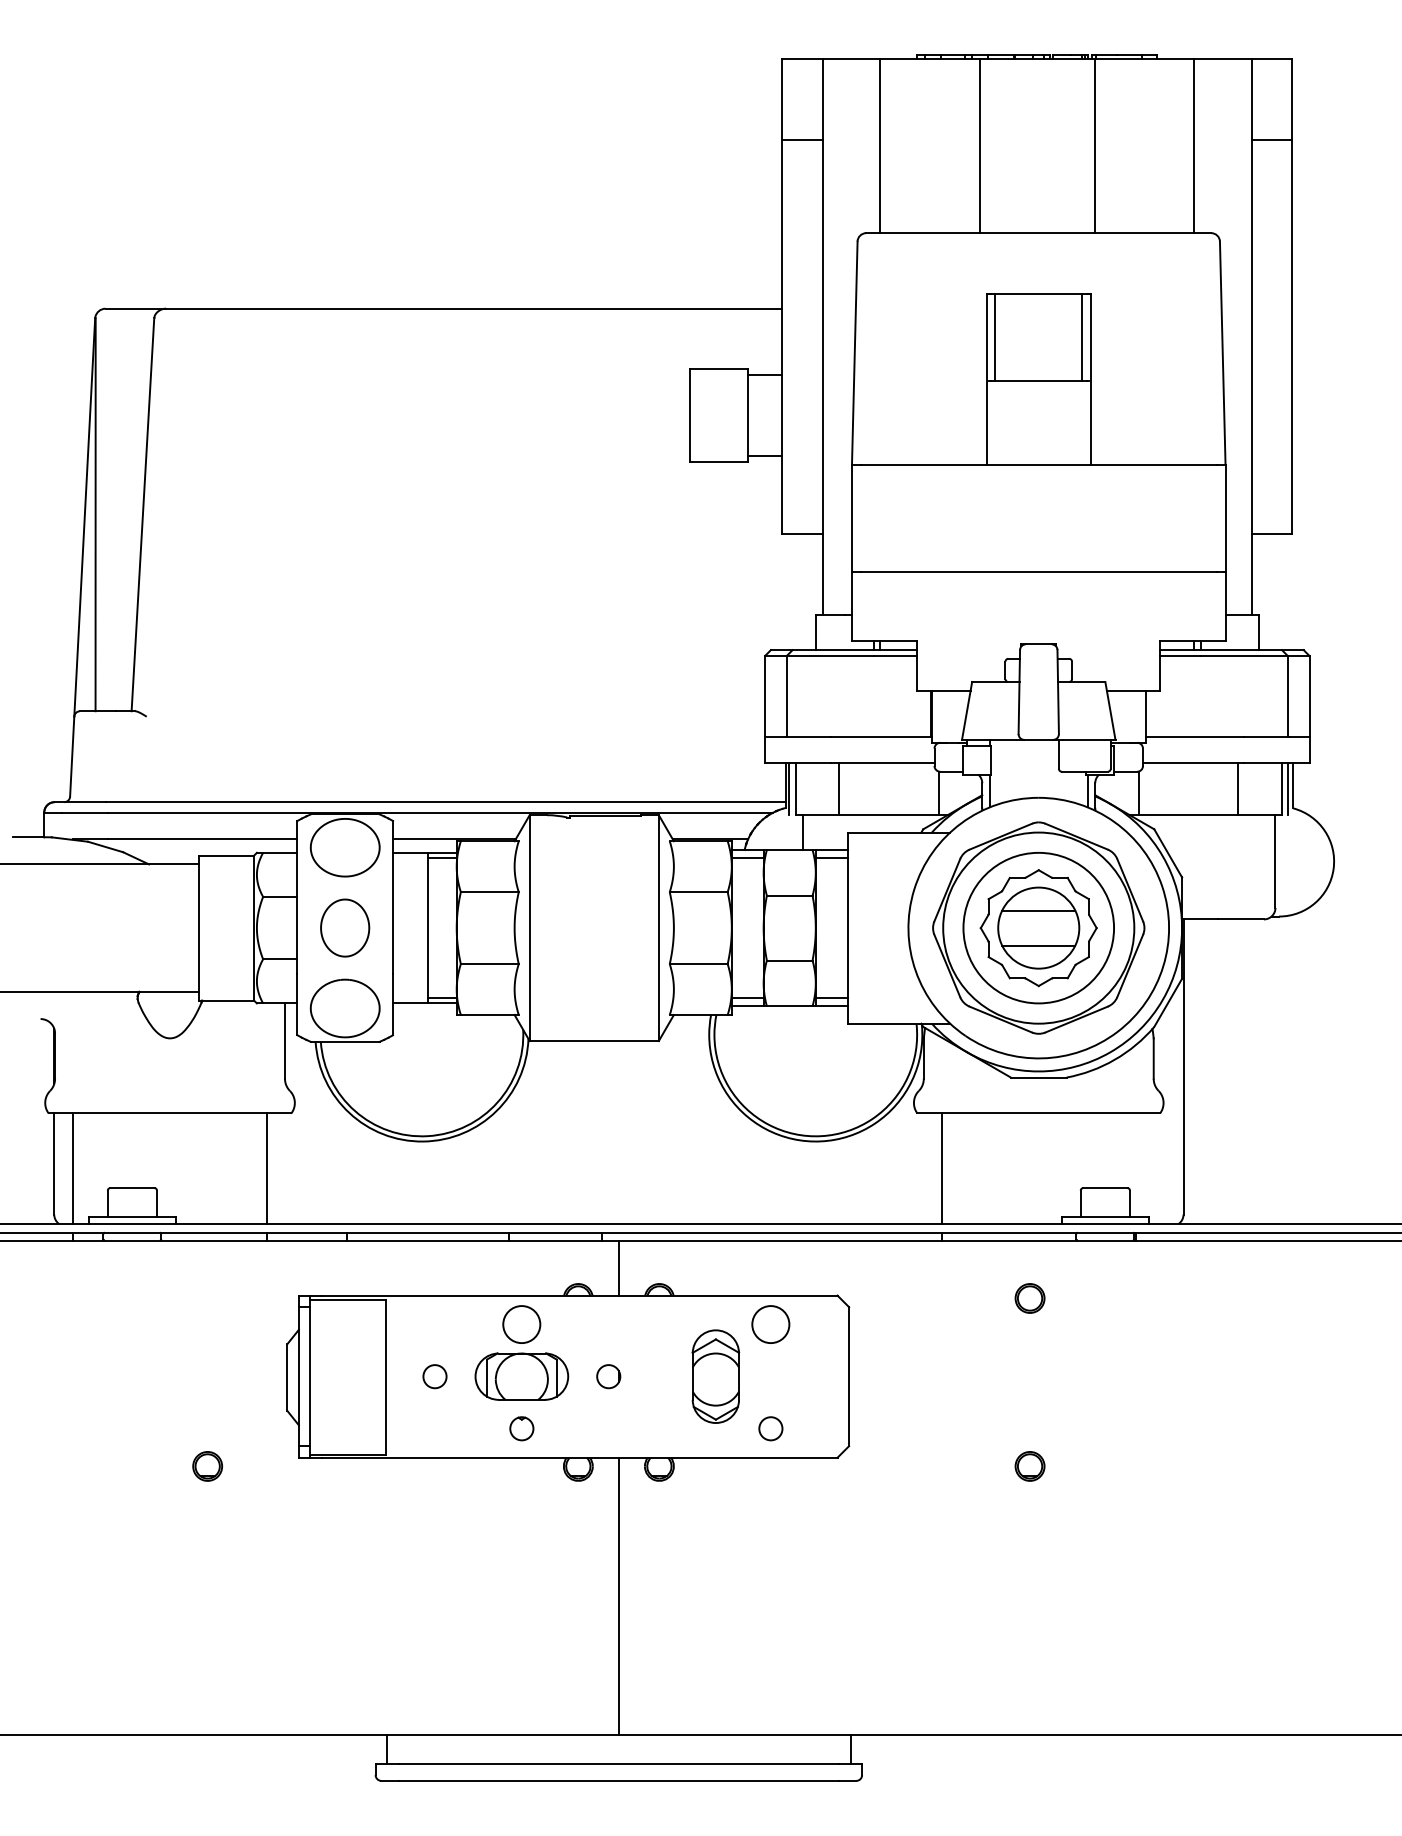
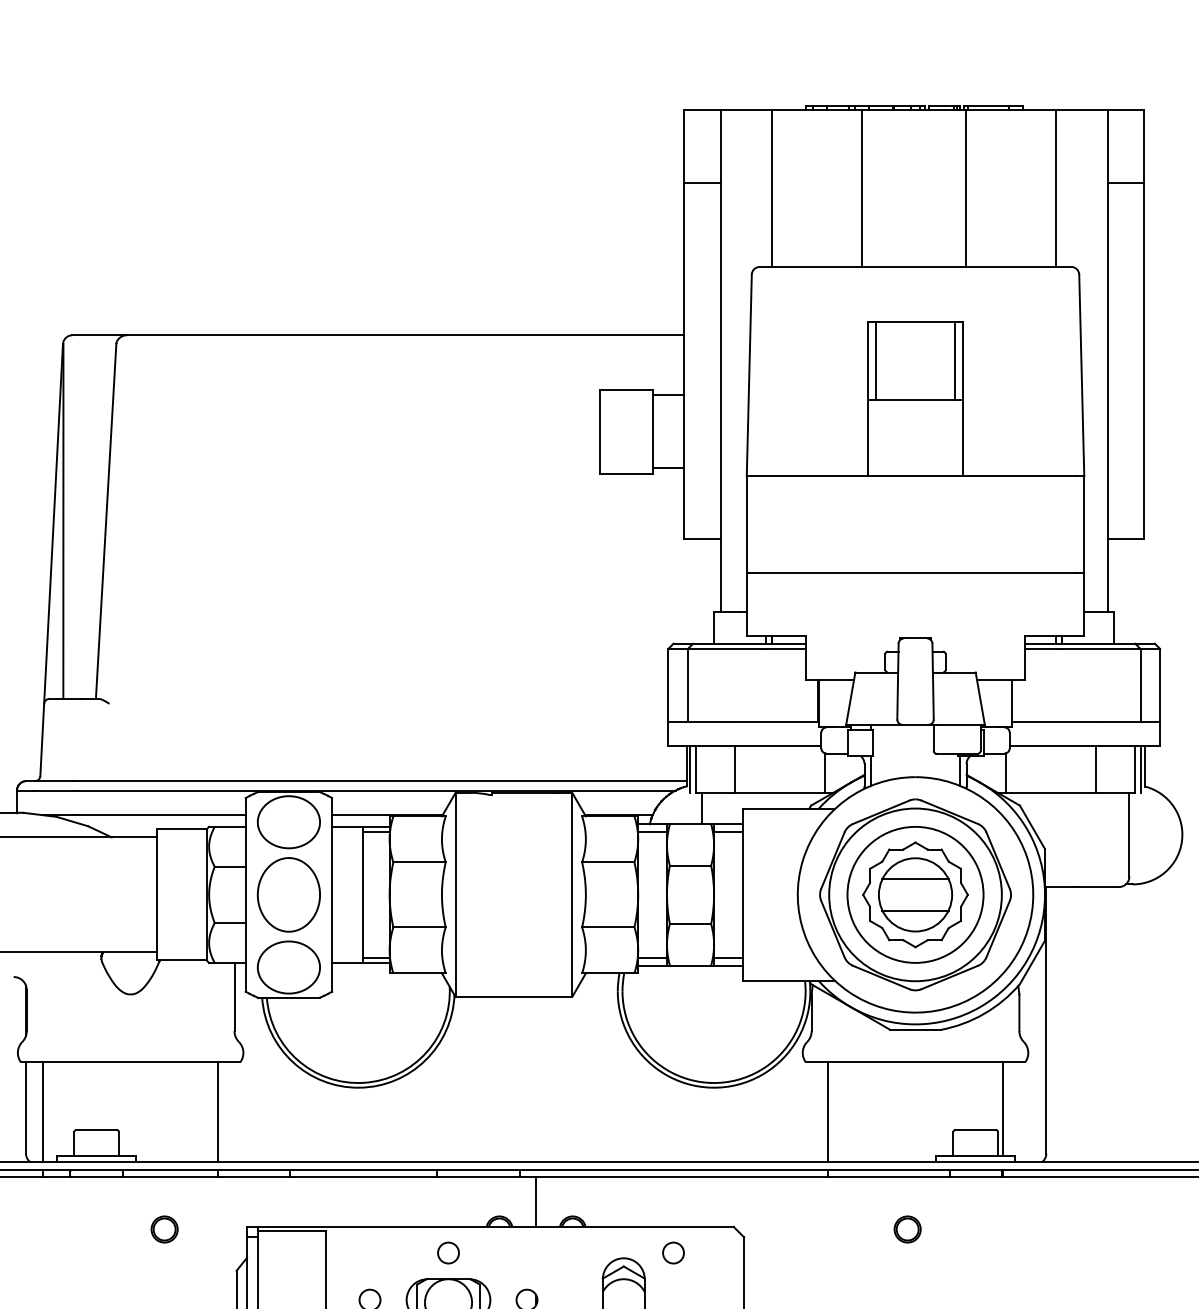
part: (344, 927) -> (288, 894), size x1.43
line: (1135, 1165) -> (1002, 1109), added
part: (207, 1298) -> (164, 1229), added
circle: (521, 1324) -> (448, 1253), size x0.62
circle: (770, 1324) -> (673, 1253), size x0.62

